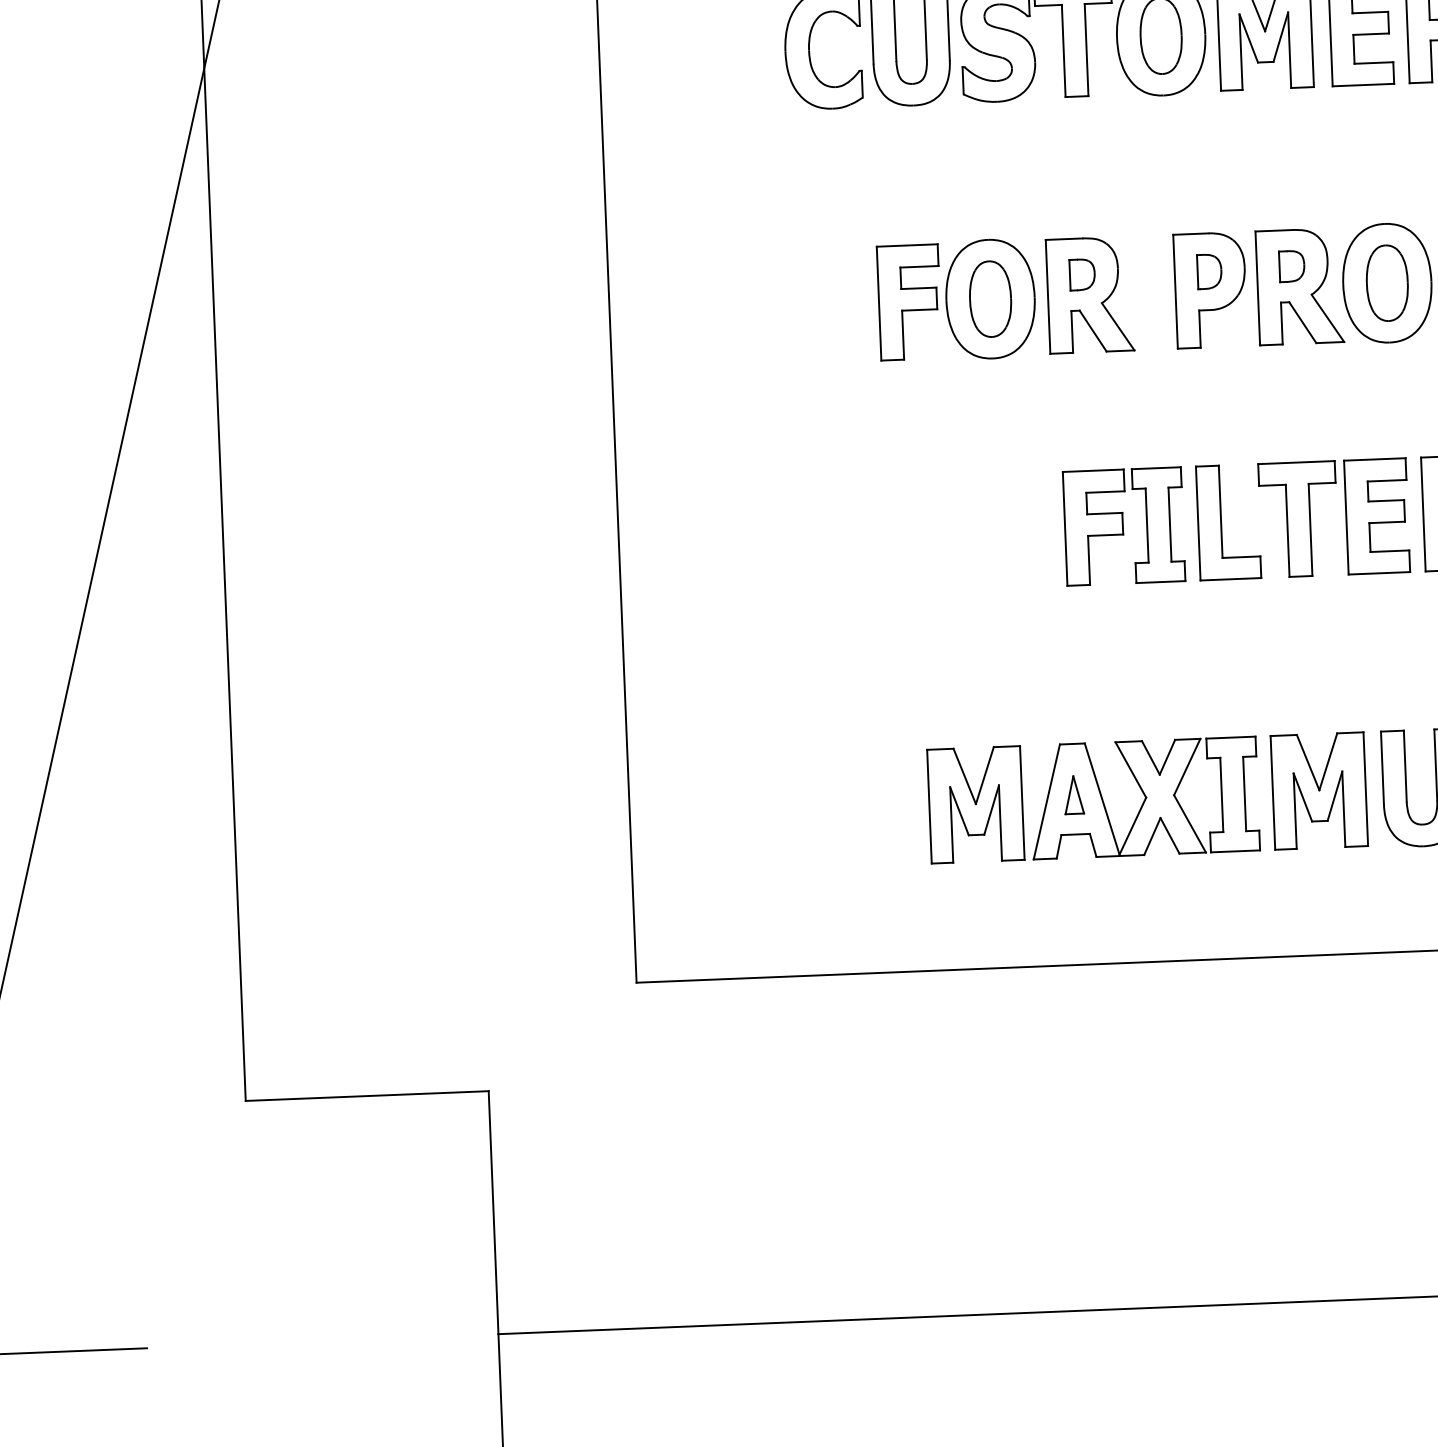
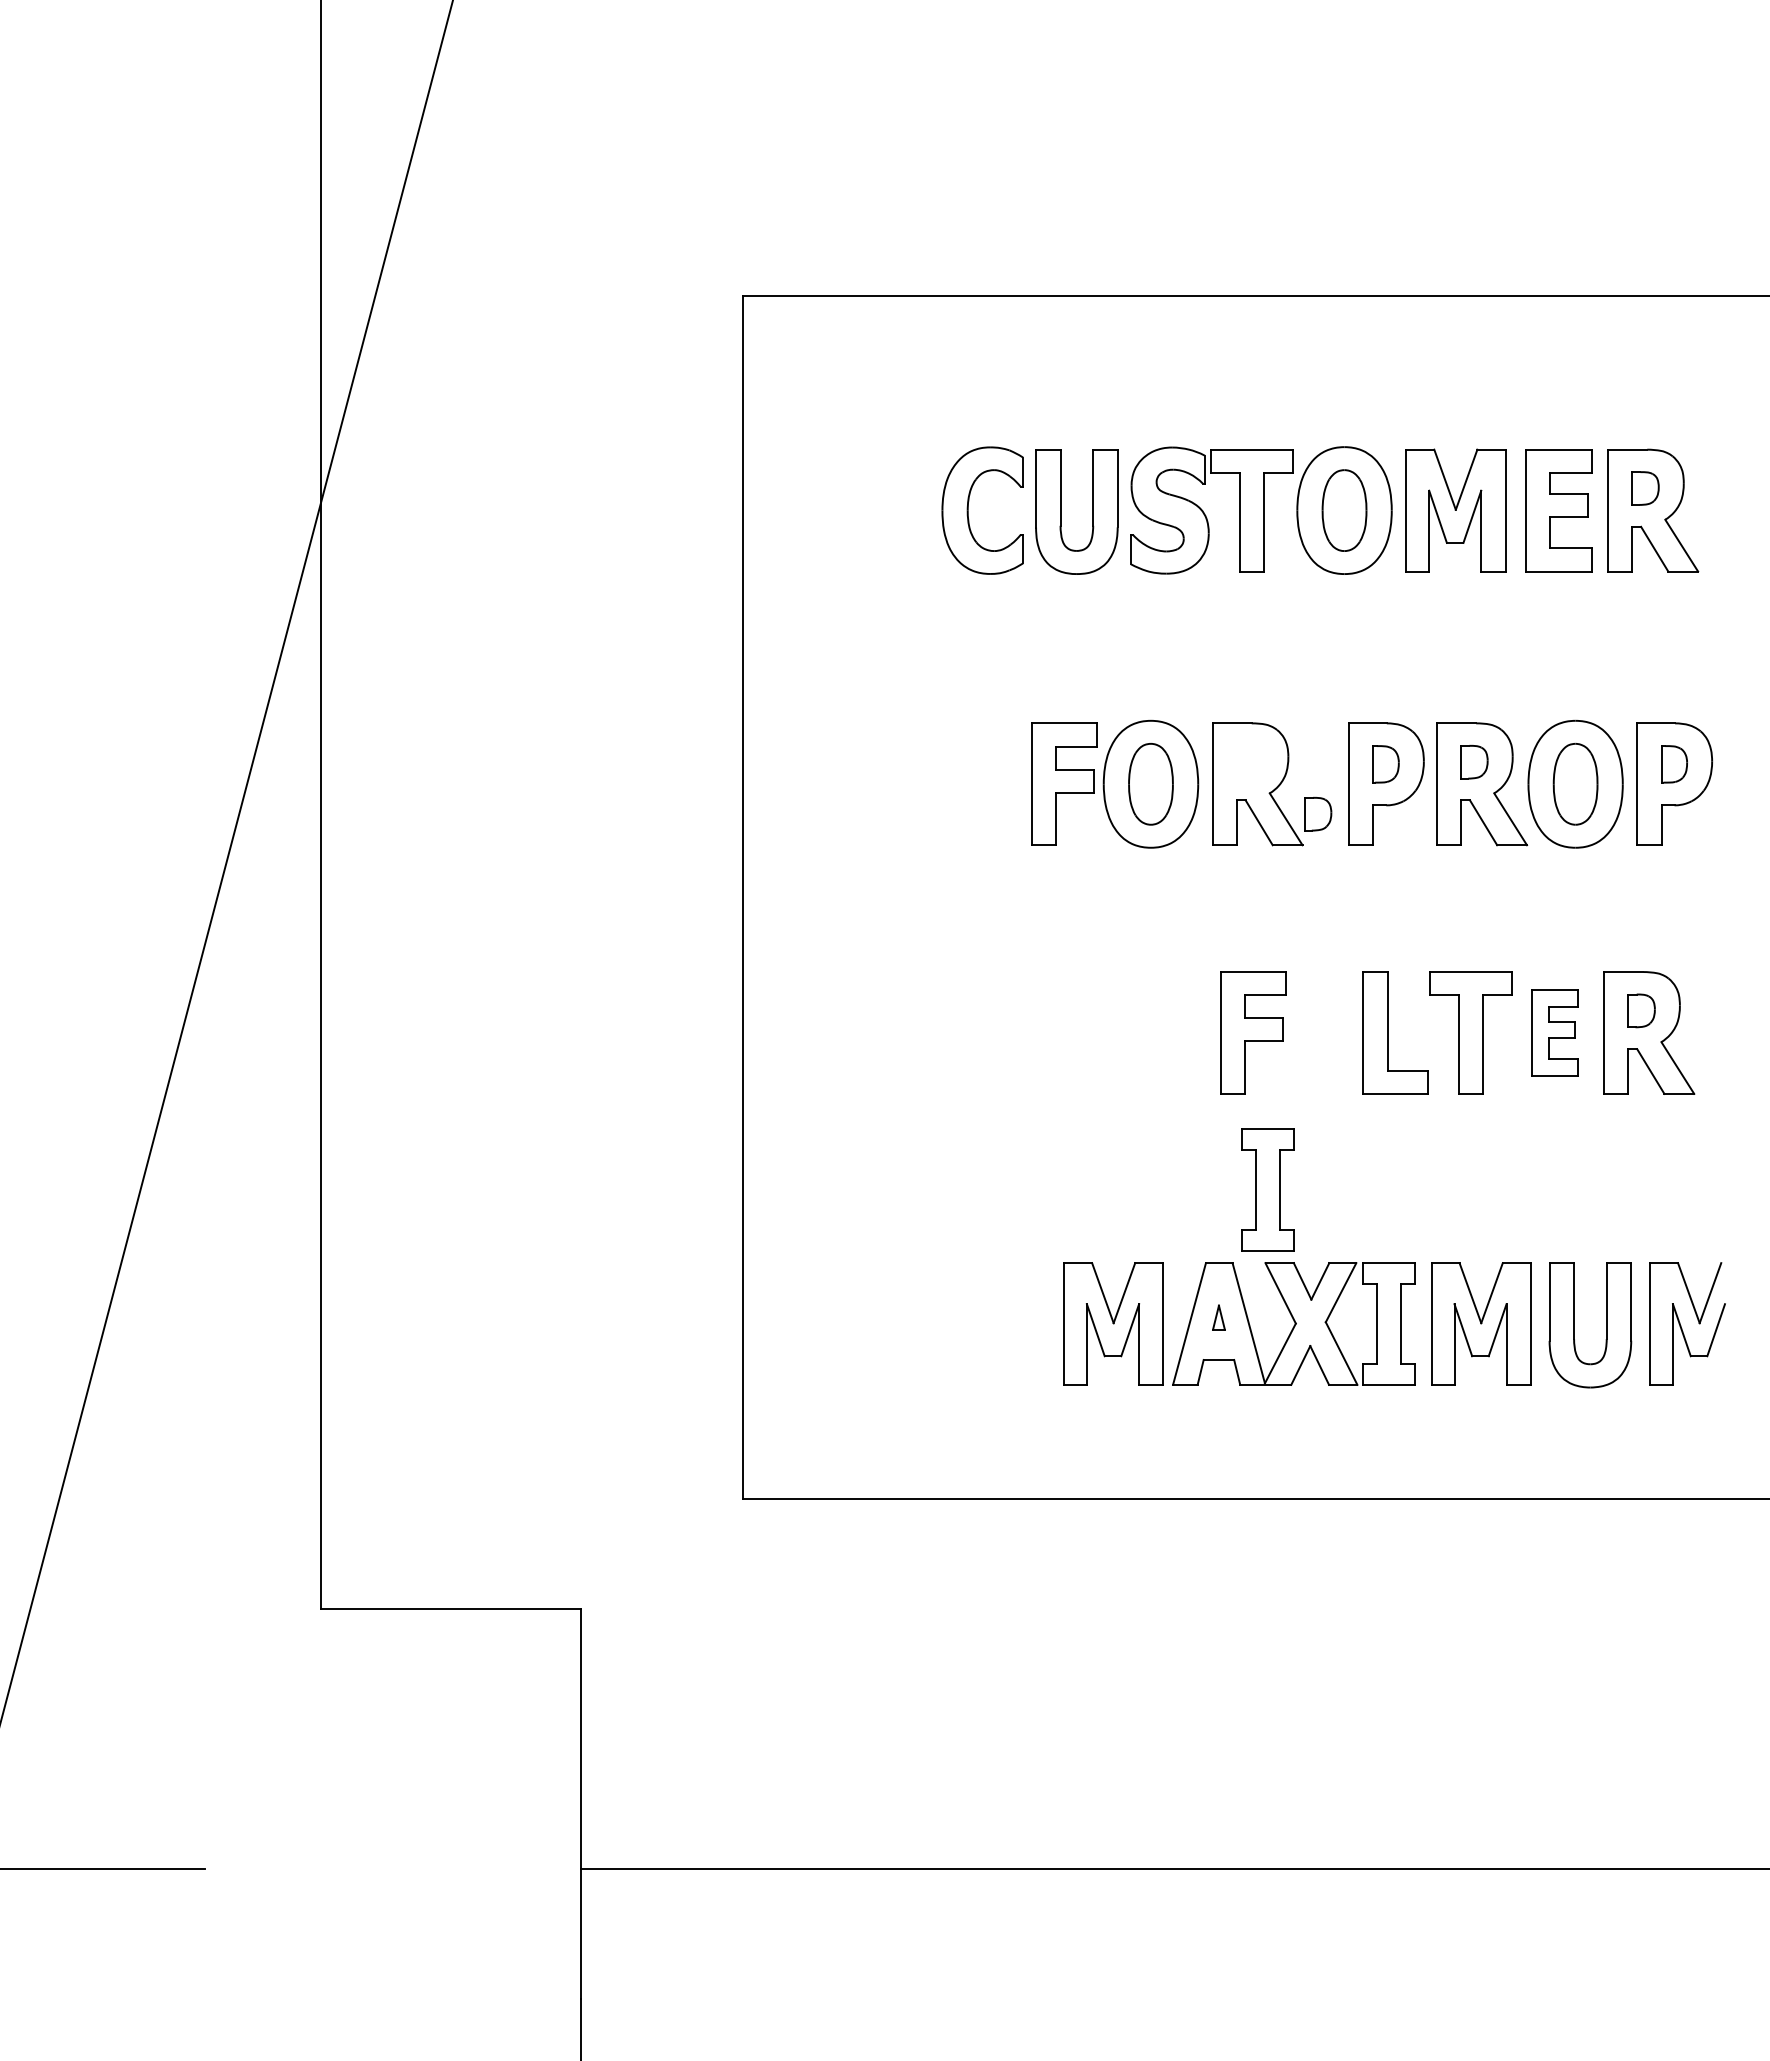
part: (1082, 275) -> (1318, 814), moved
part: (1376, 515) -> (1554, 1032), size x0.7
part: (1158, 524) -> (1267, 1189), moved
part: (1073, 794) -> (1218, 1317), size x0.6

